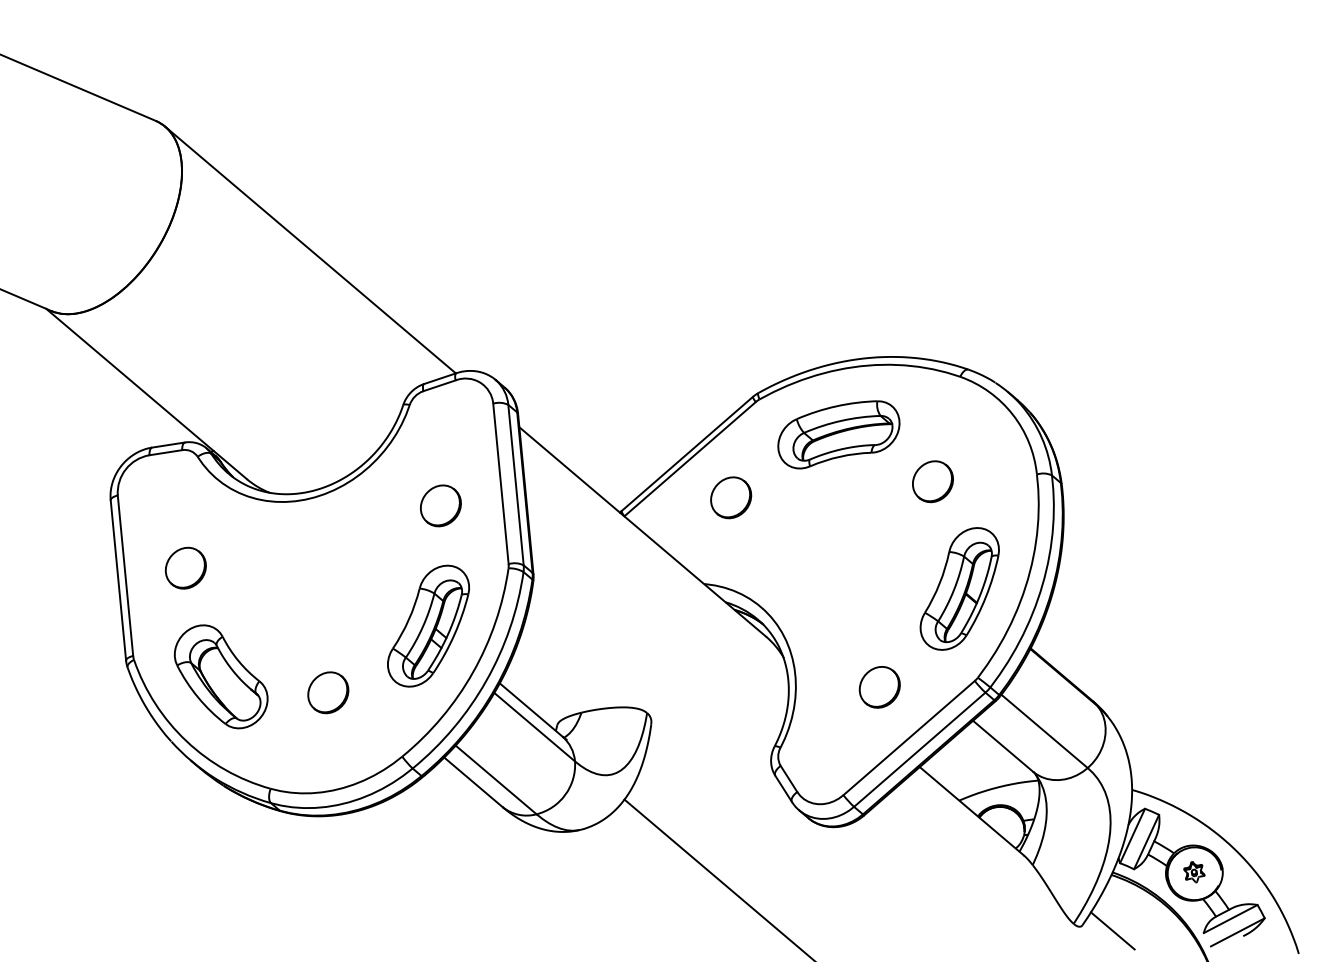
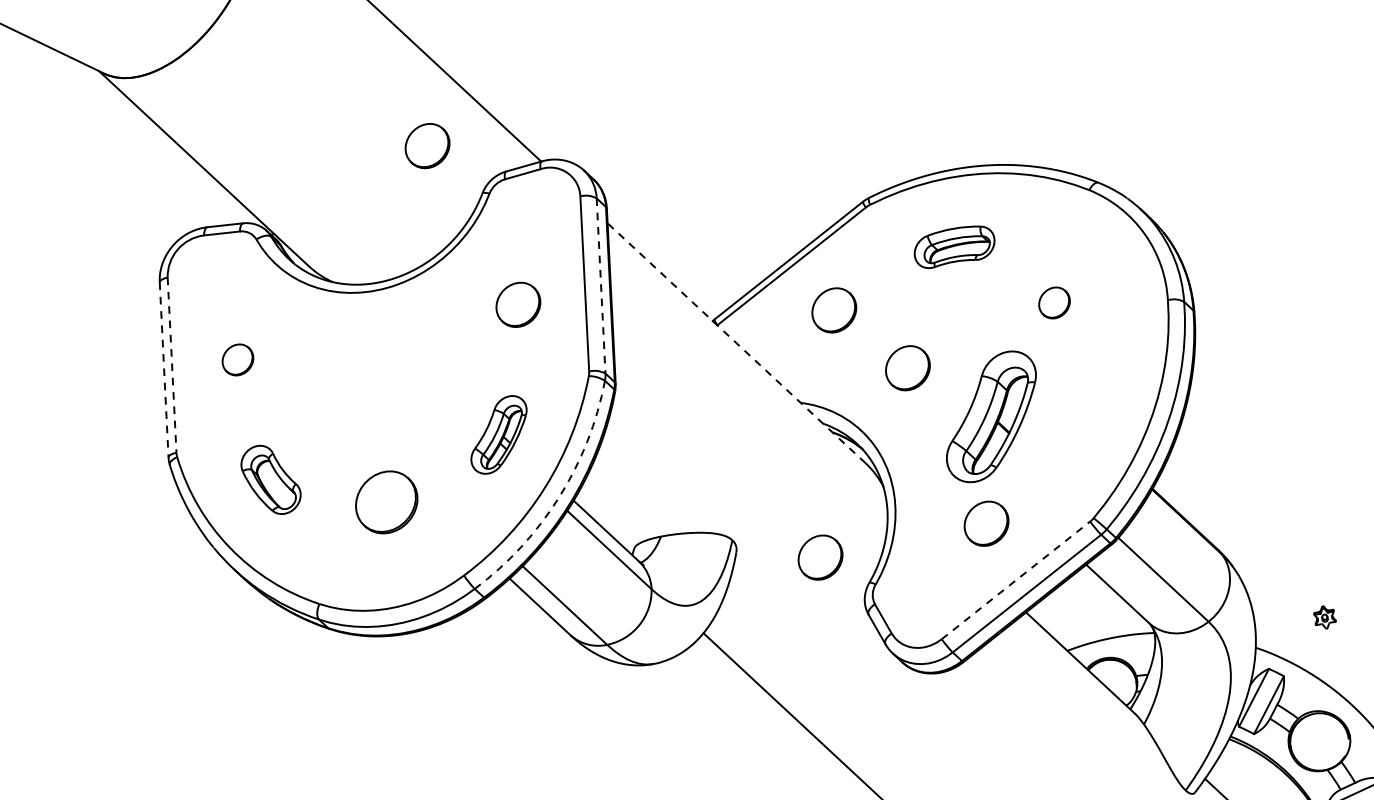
part: (350, 363) -> (427, 145), added
part: (838, 434) -> (954, 246), size x0.6
part: (932, 481) -> (1054, 302), size x0.7
line: (516, 485) -> (601, 286), solid -> dashed
line: (642, 532) -> (736, 343), solid -> dashed
part: (801, 547) -> (908, 367), added
part: (185, 567) -> (237, 359), size x0.7
line: (125, 575) -> (172, 364), solid -> dashed
line: (118, 580) -> (164, 370), solid -> dashed
part: (959, 588) -> (991, 416), moved
part: (428, 625) -> (499, 434), size x0.6
part: (220, 676) -> (270, 479), size x0.6
arc: (486, 680) -> (559, 496), solid -> dashed
part: (328, 692) -> (387, 502), size x1.4
part: (728, 725) -> (820, 557), added
line: (909, 737) -> (1016, 579), solid -> dashed
part: (1194, 872) -> (1325, 617), moved

